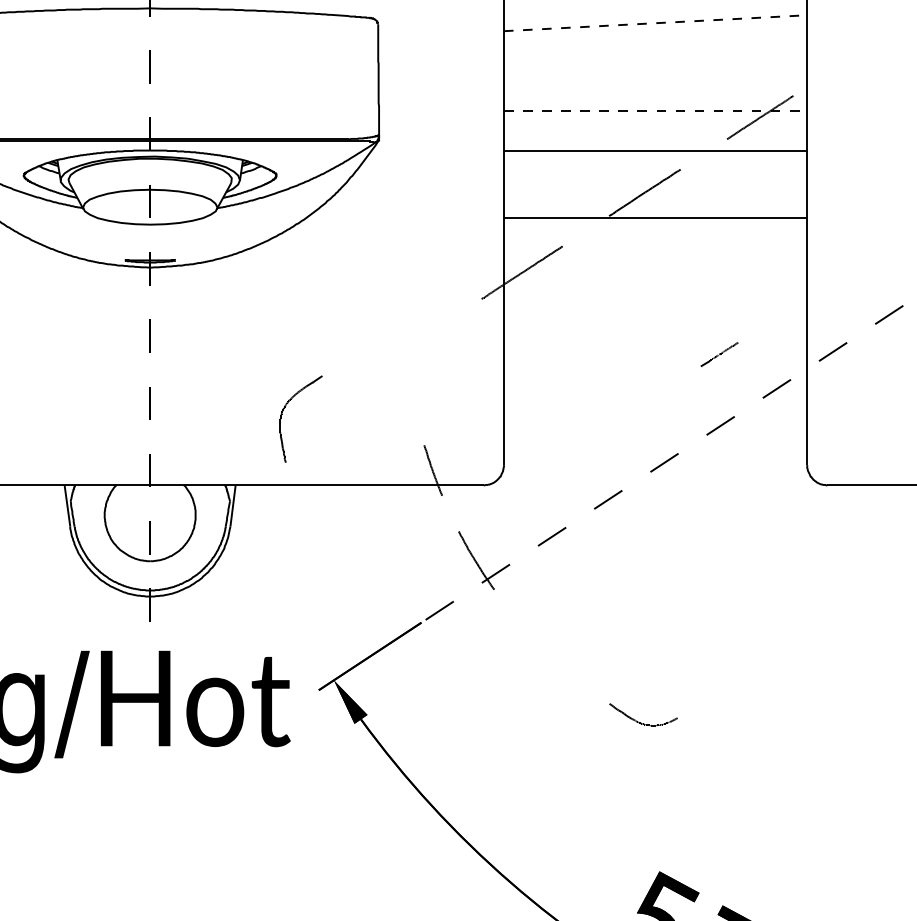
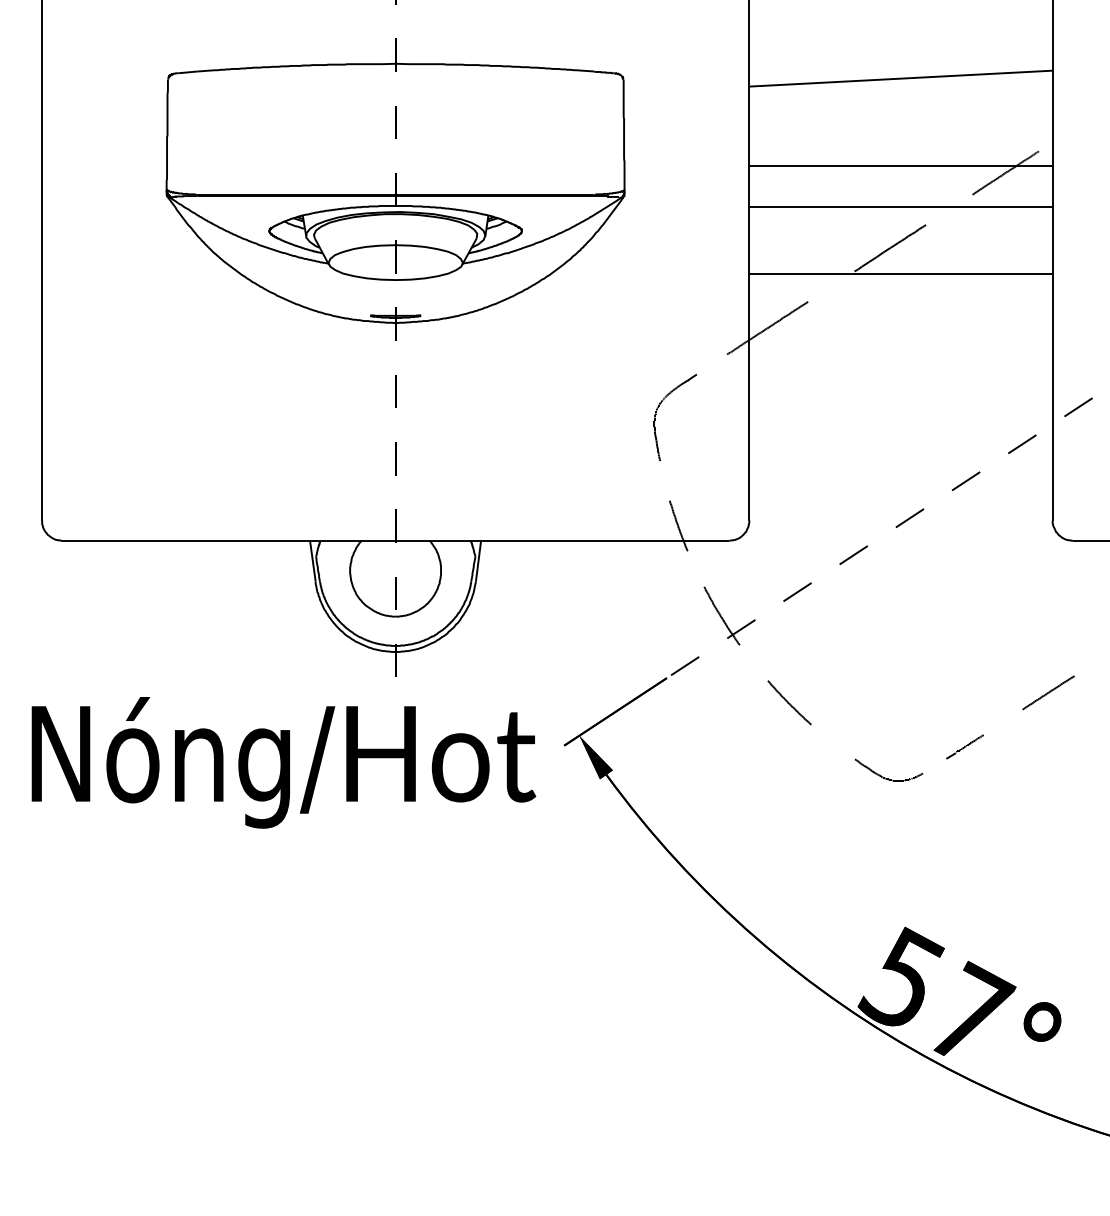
line: (656, 23) -> (901, 78), dashed -> solid
line: (656, 111) -> (901, 166), dashed -> solid
line: (719, 354) -> (964, 746), moved
part: (284, 410) -> (658, 408), moved
line: (803, 637) -> (1048, 692), added
line: (544, 647) -> (789, 702), added

